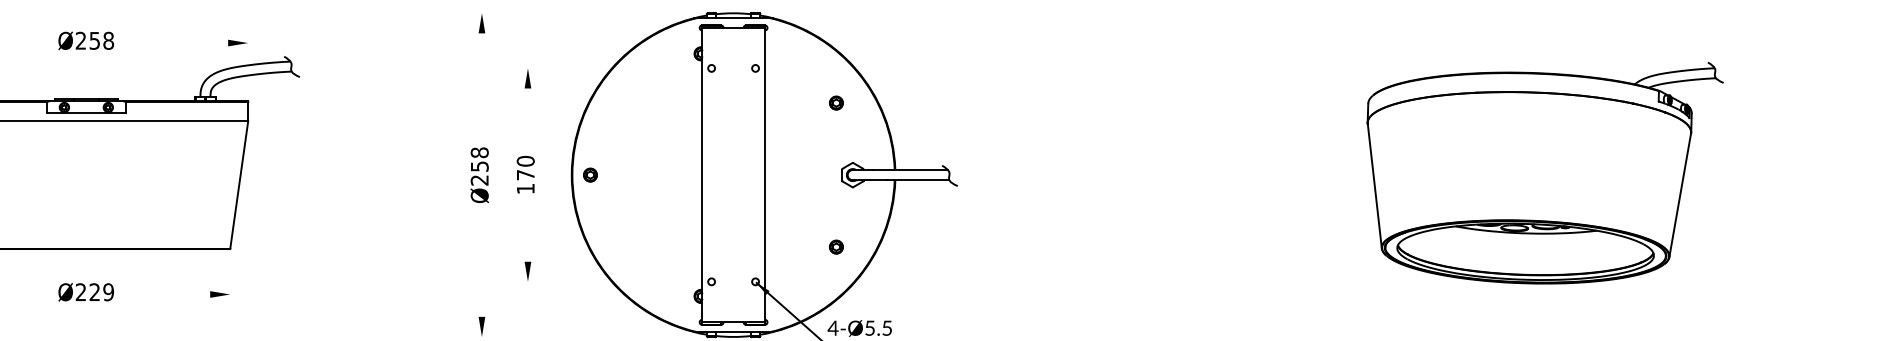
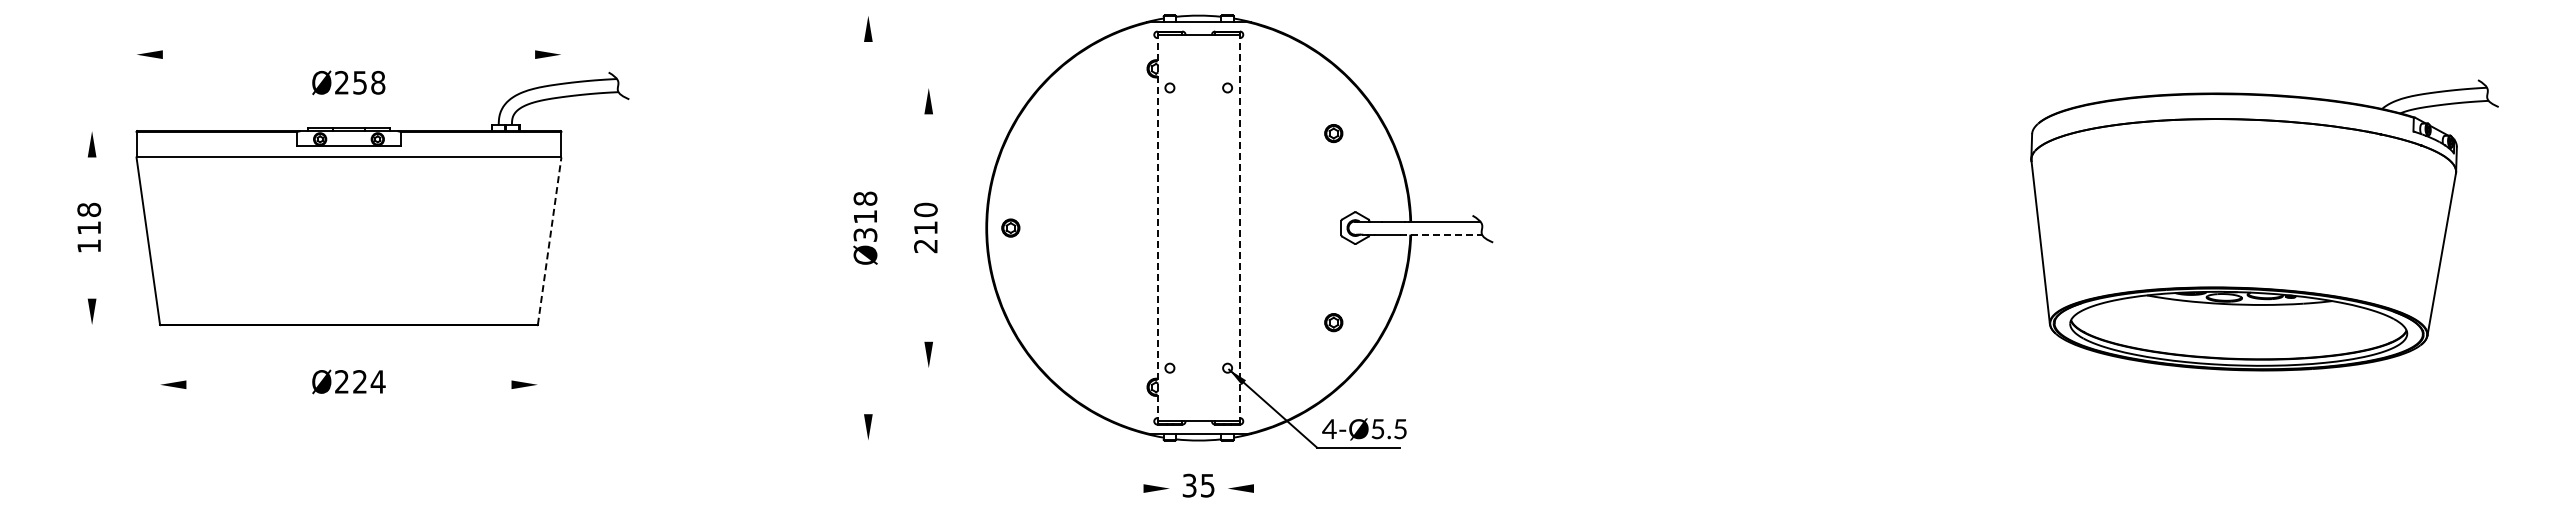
text: (86, 40) -> (348, 82), moved
text: (479, 173) -> (865, 225), Ø258 -> Ø318
line: (702, 175) -> (1157, 228), solid -> dashed
line: (764, 175) -> (1239, 228), solid -> dashed
line: (918, 180) -> (1441, 234), solid -> dashed
text: (525, 182) -> (925, 237), 170 -> 210
line: (239, 184) -> (549, 240), solid -> dashed
text: (108, 291) -> (377, 381), Ø229 -> Ø224

